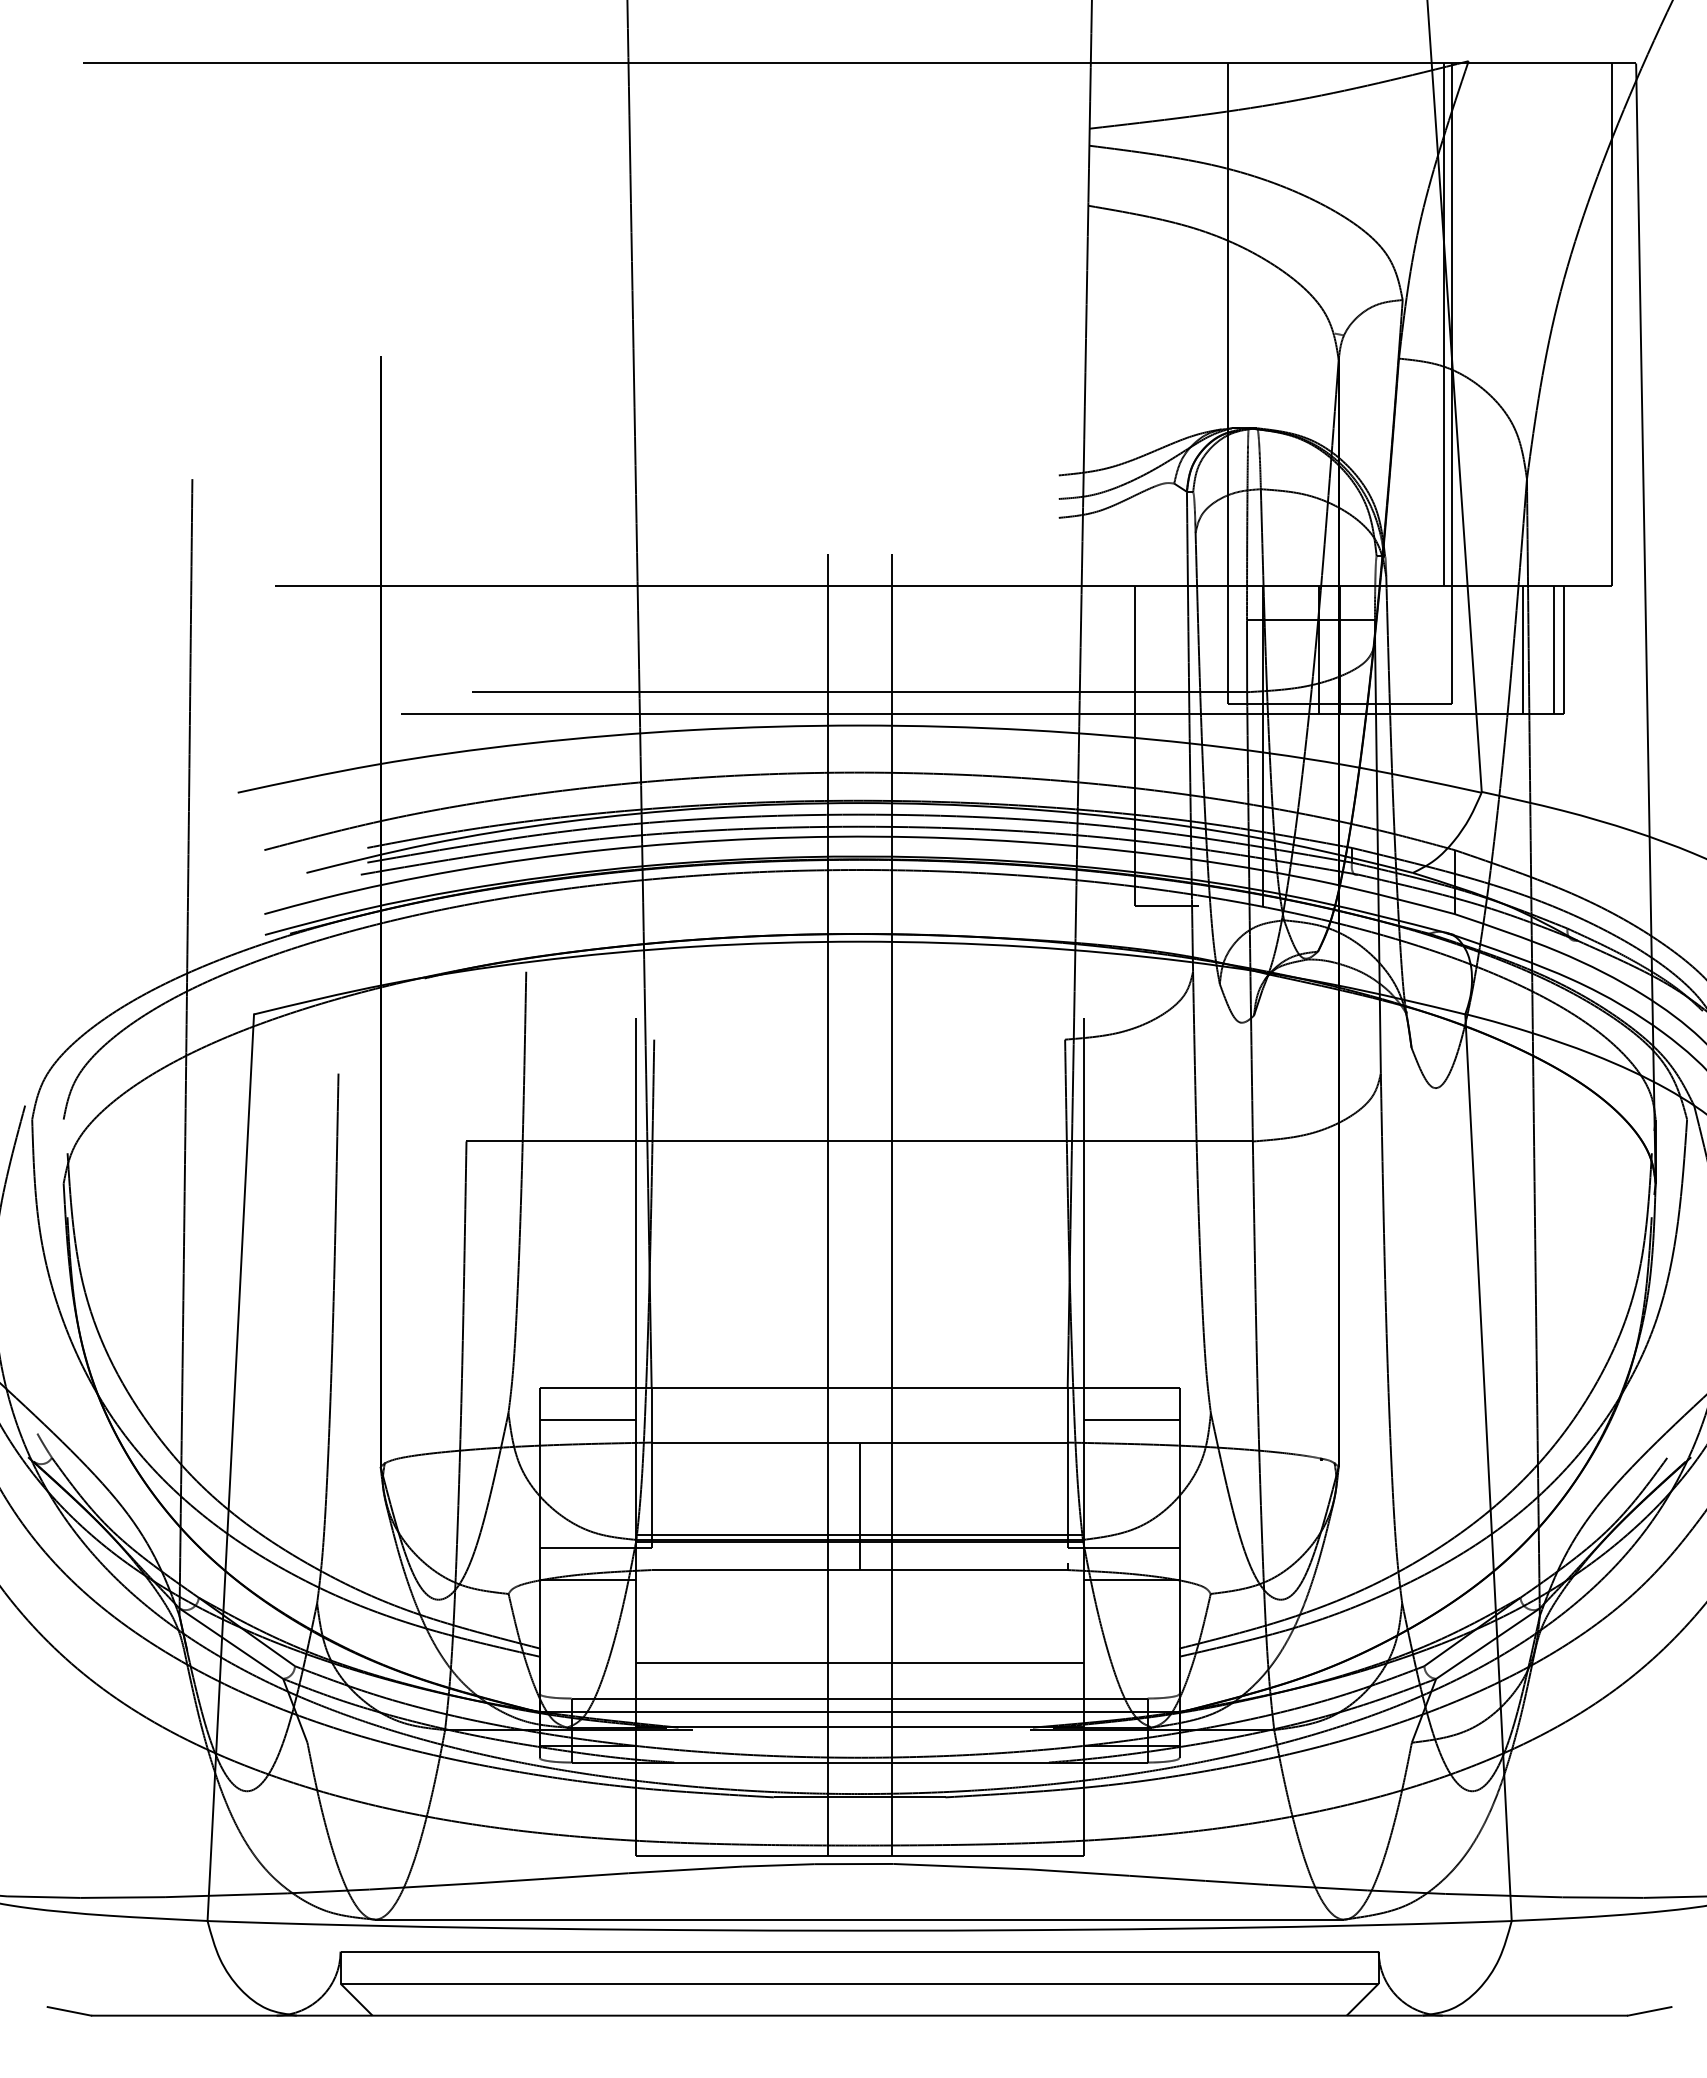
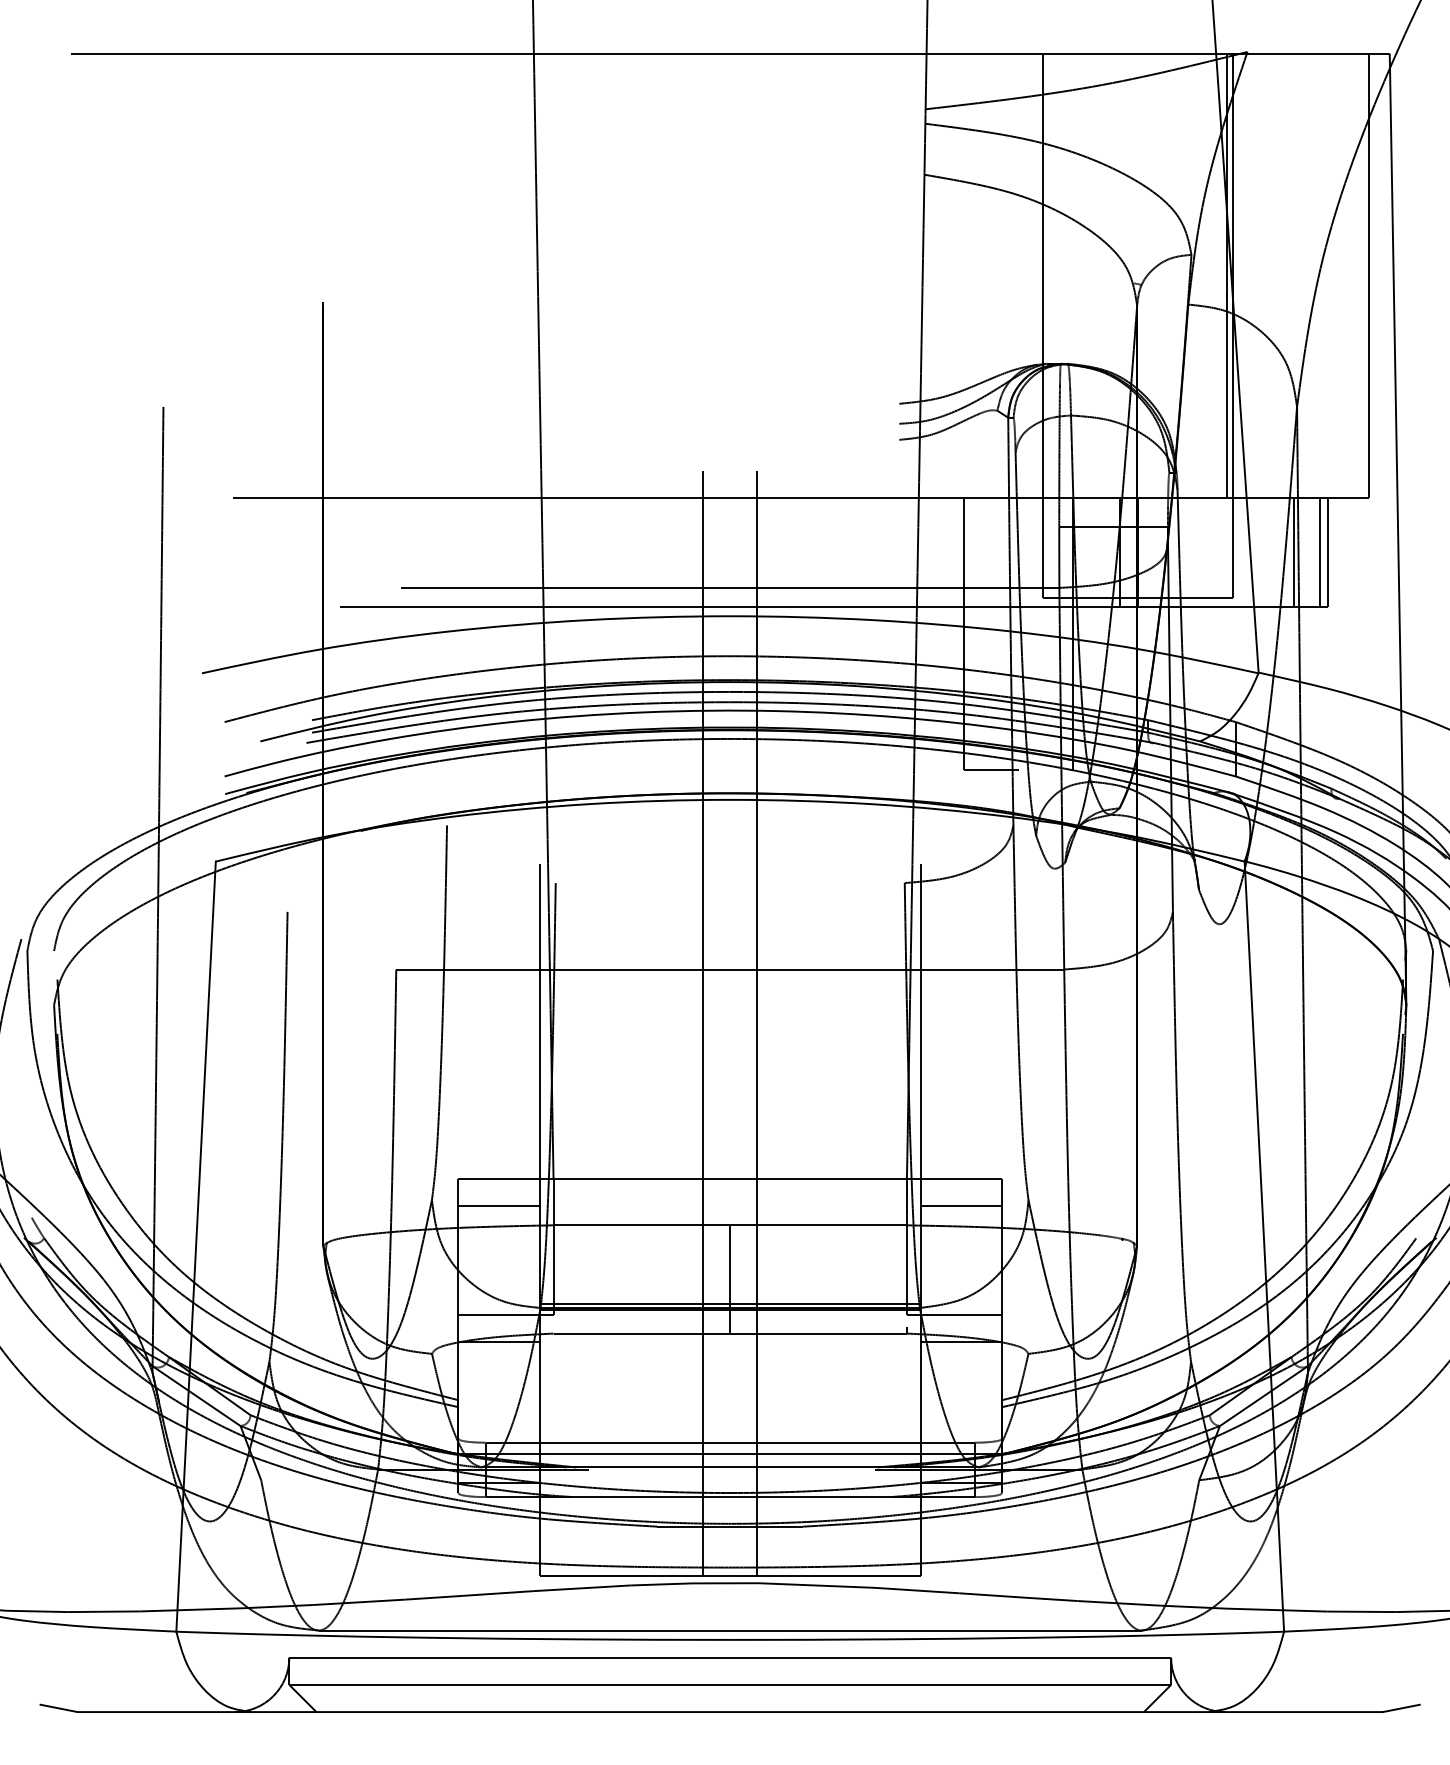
line: (859, 1662) -> (730, 1412), removed

